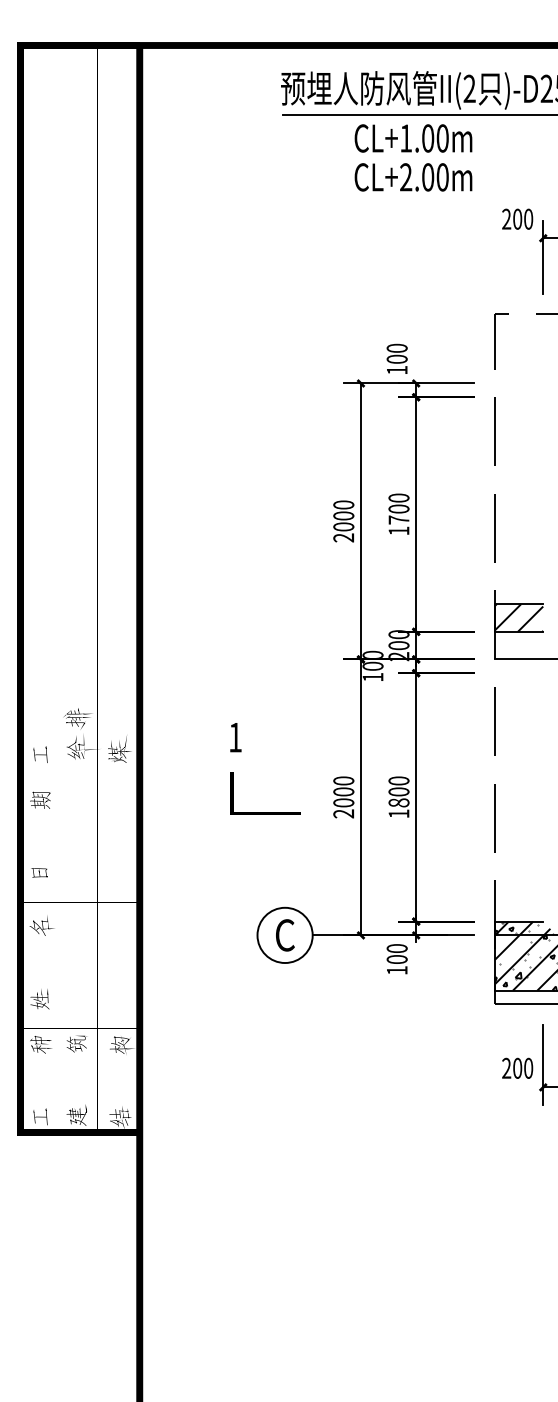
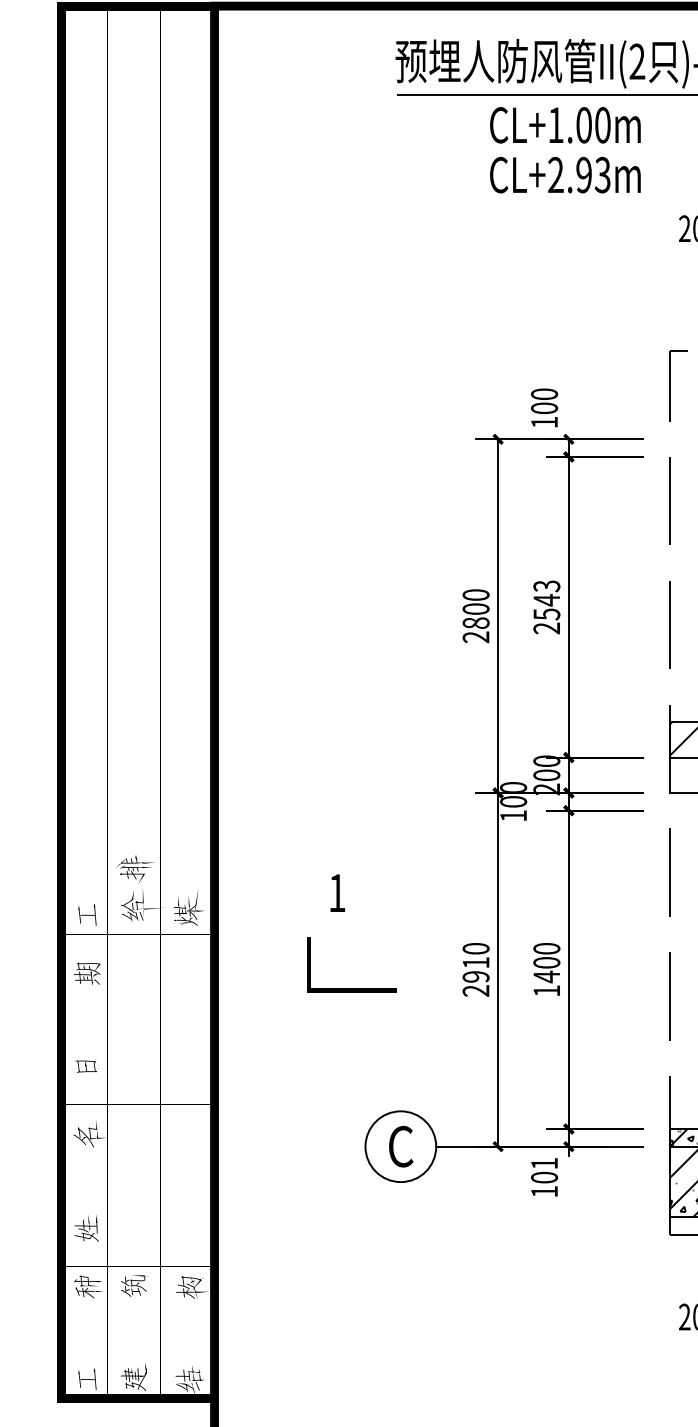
text: (435, 177) -> (593, 175), CL+2.00m -> CL+2.93m
text: (398, 514) -> (546, 607), 1700 -> 2543
text: (343, 526) -> (475, 622), 2000 -> 2800
text: (343, 797) -> (475, 969), 2000 -> 2910
text: (398, 802) -> (546, 976), 1800 -> 1400
line: (265, 812) -> (351, 989), moved
text: (396, 948) -> (543, 1163), 100 -> 101

